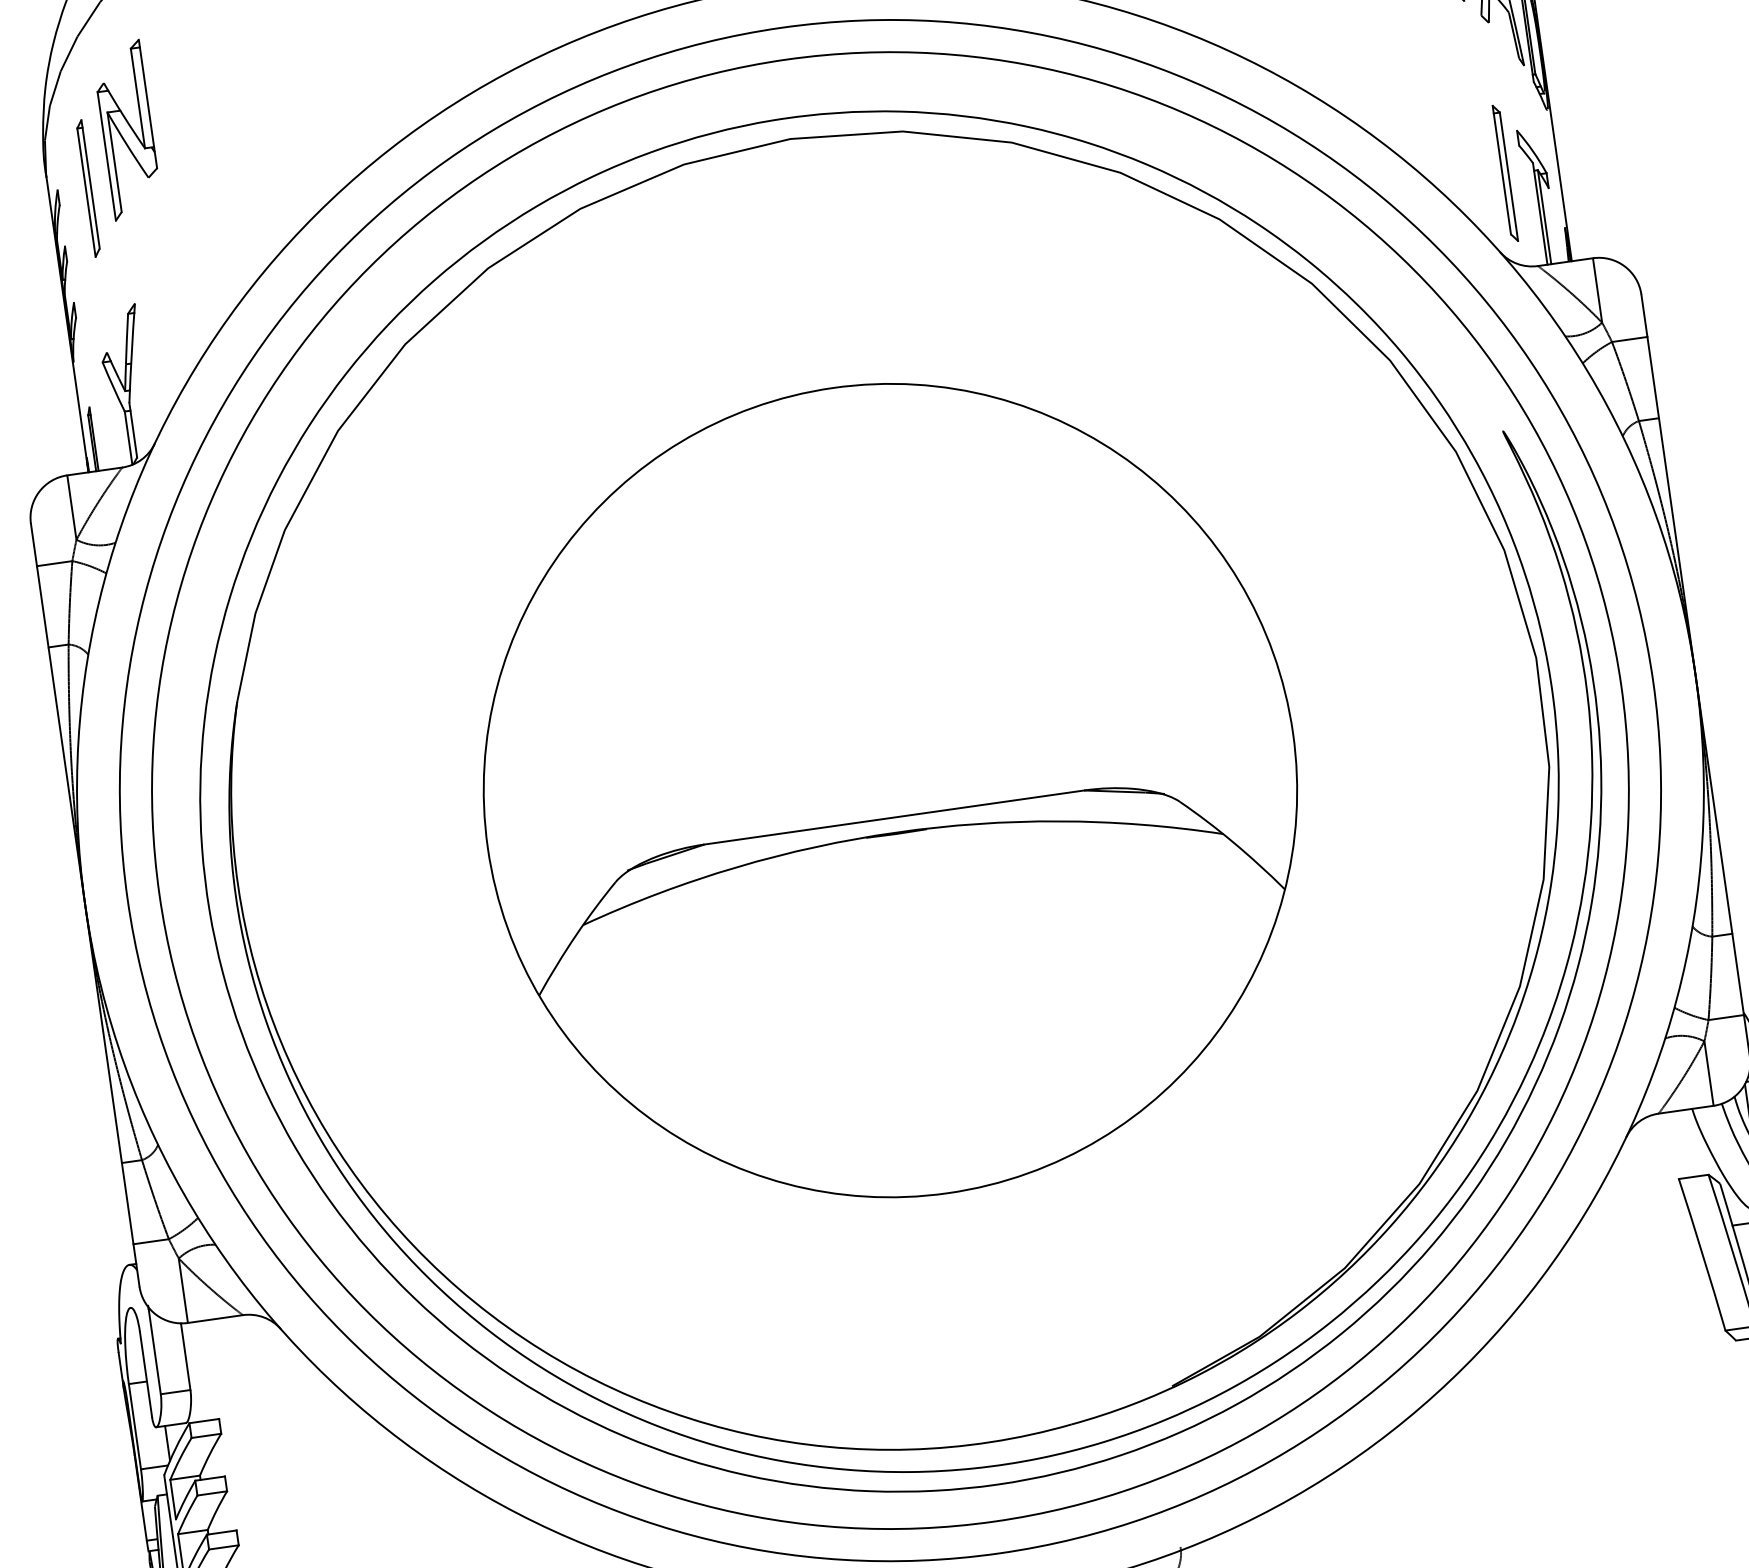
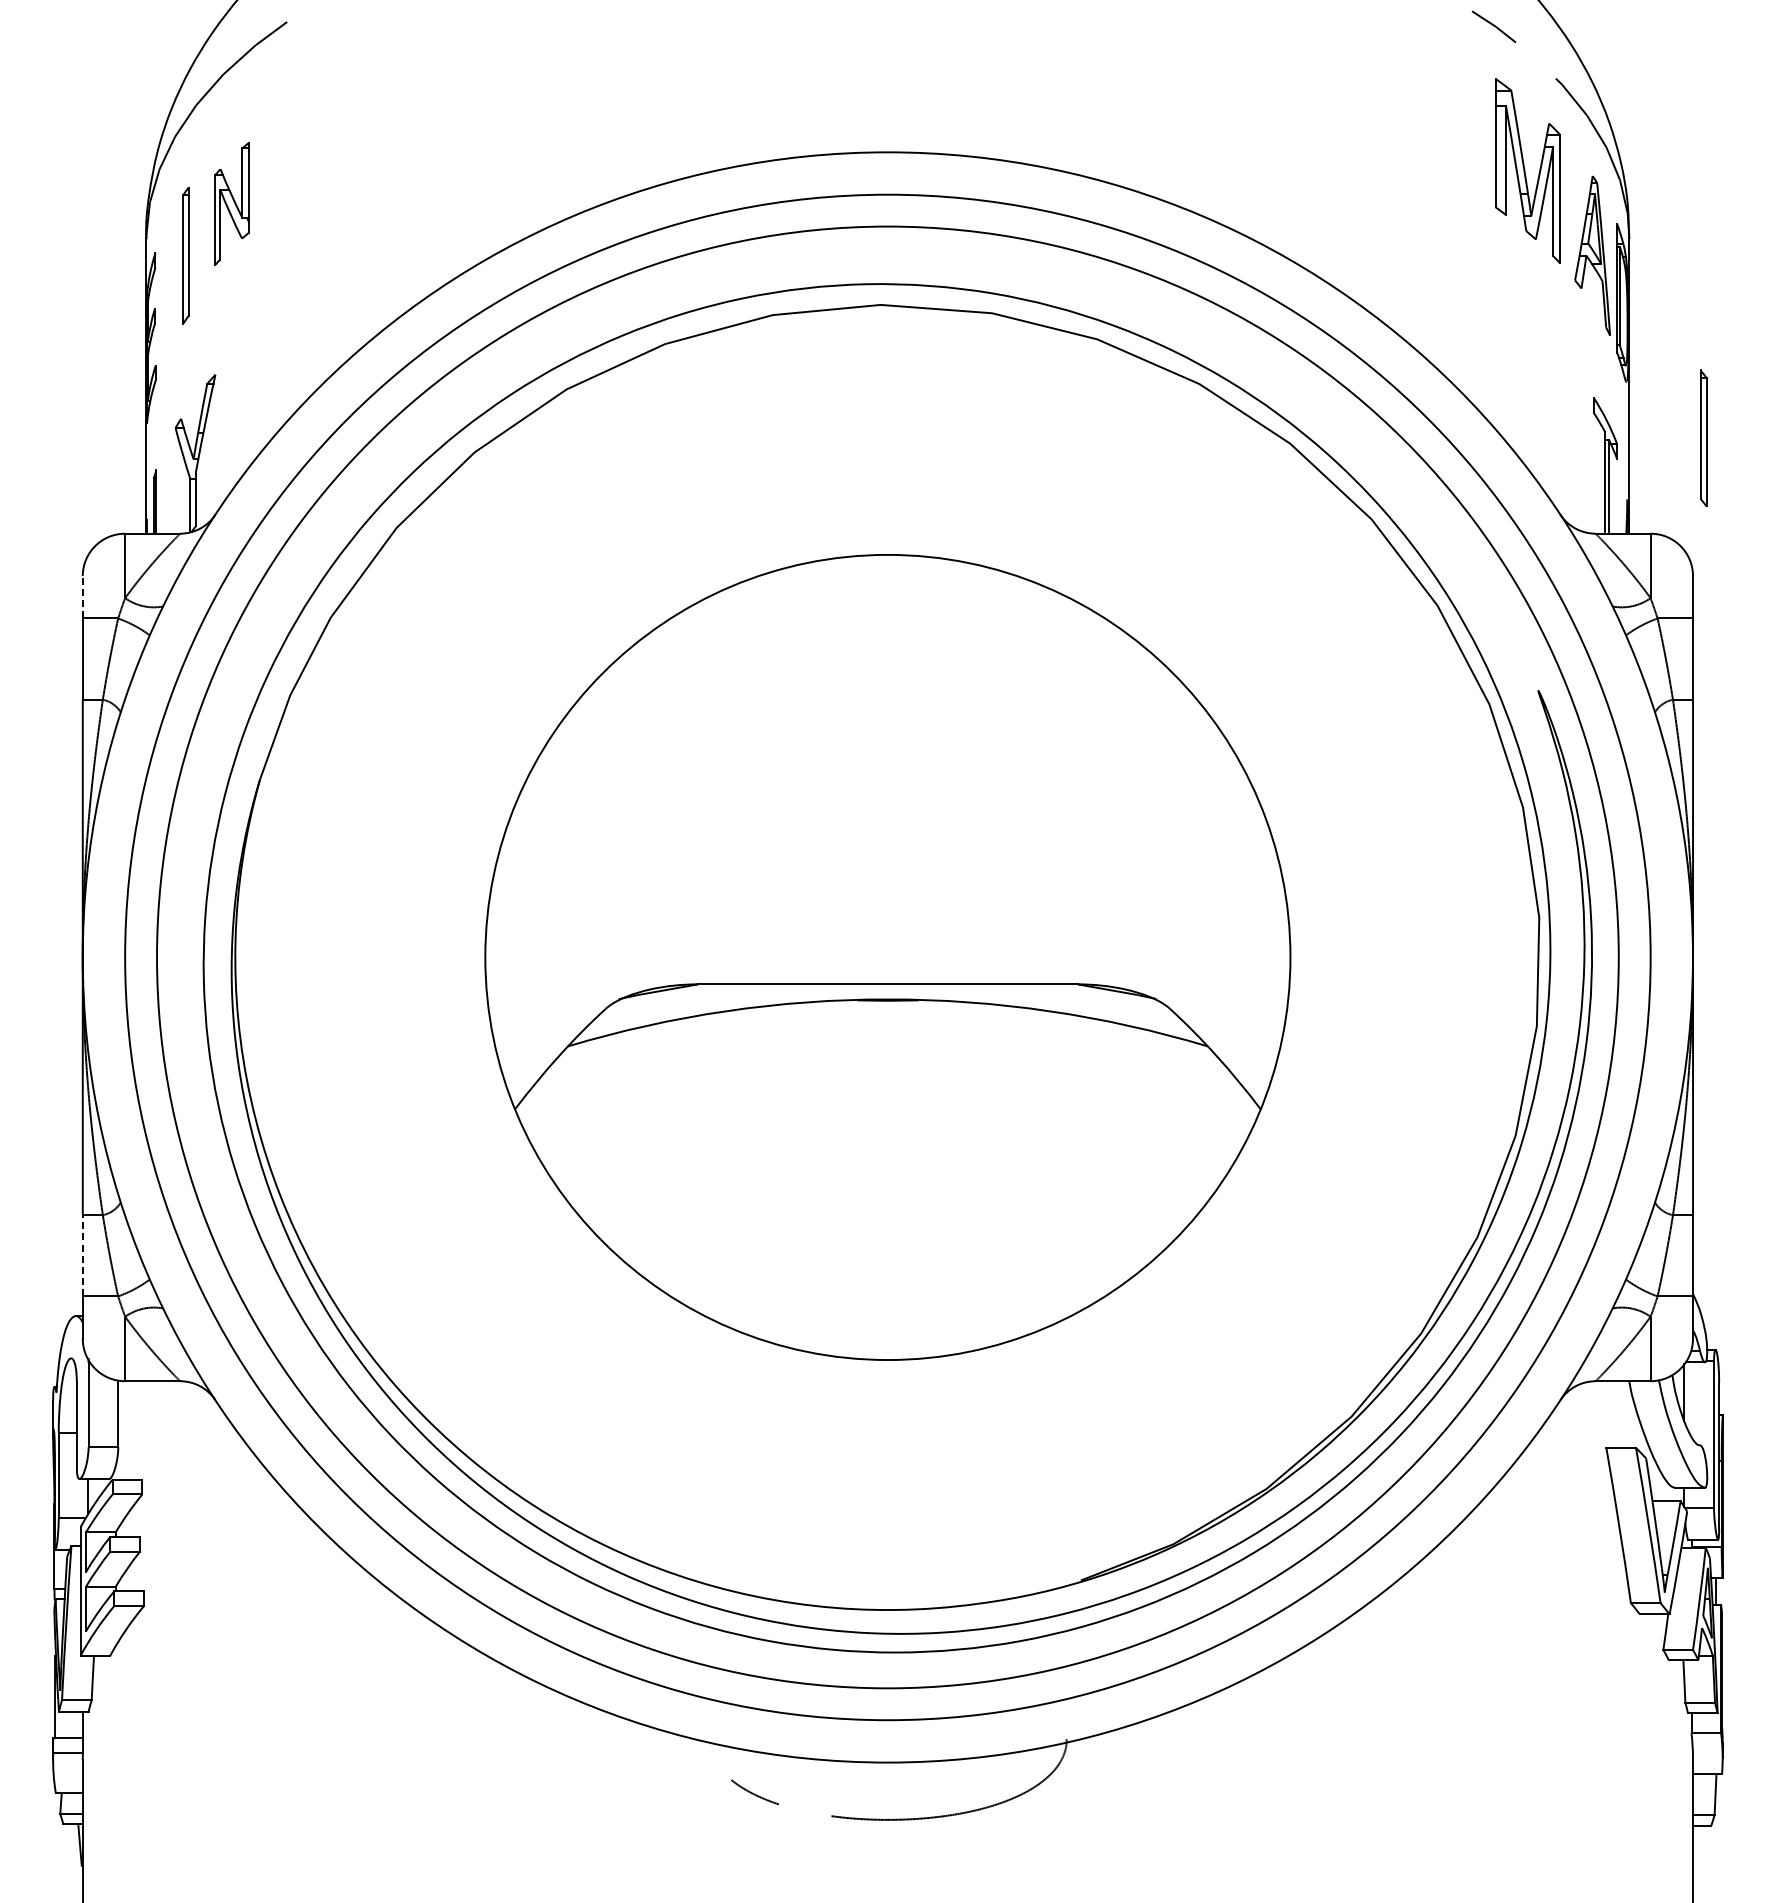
part: (126, 129) -> (231, 203), size x0.7
part: (1505, 172) -> (1703, 437), moved
line: (33, 544) -> (82, 596), solid -> dashed
line: (127, 1203) -> (82, 1255), solid -> dashed

